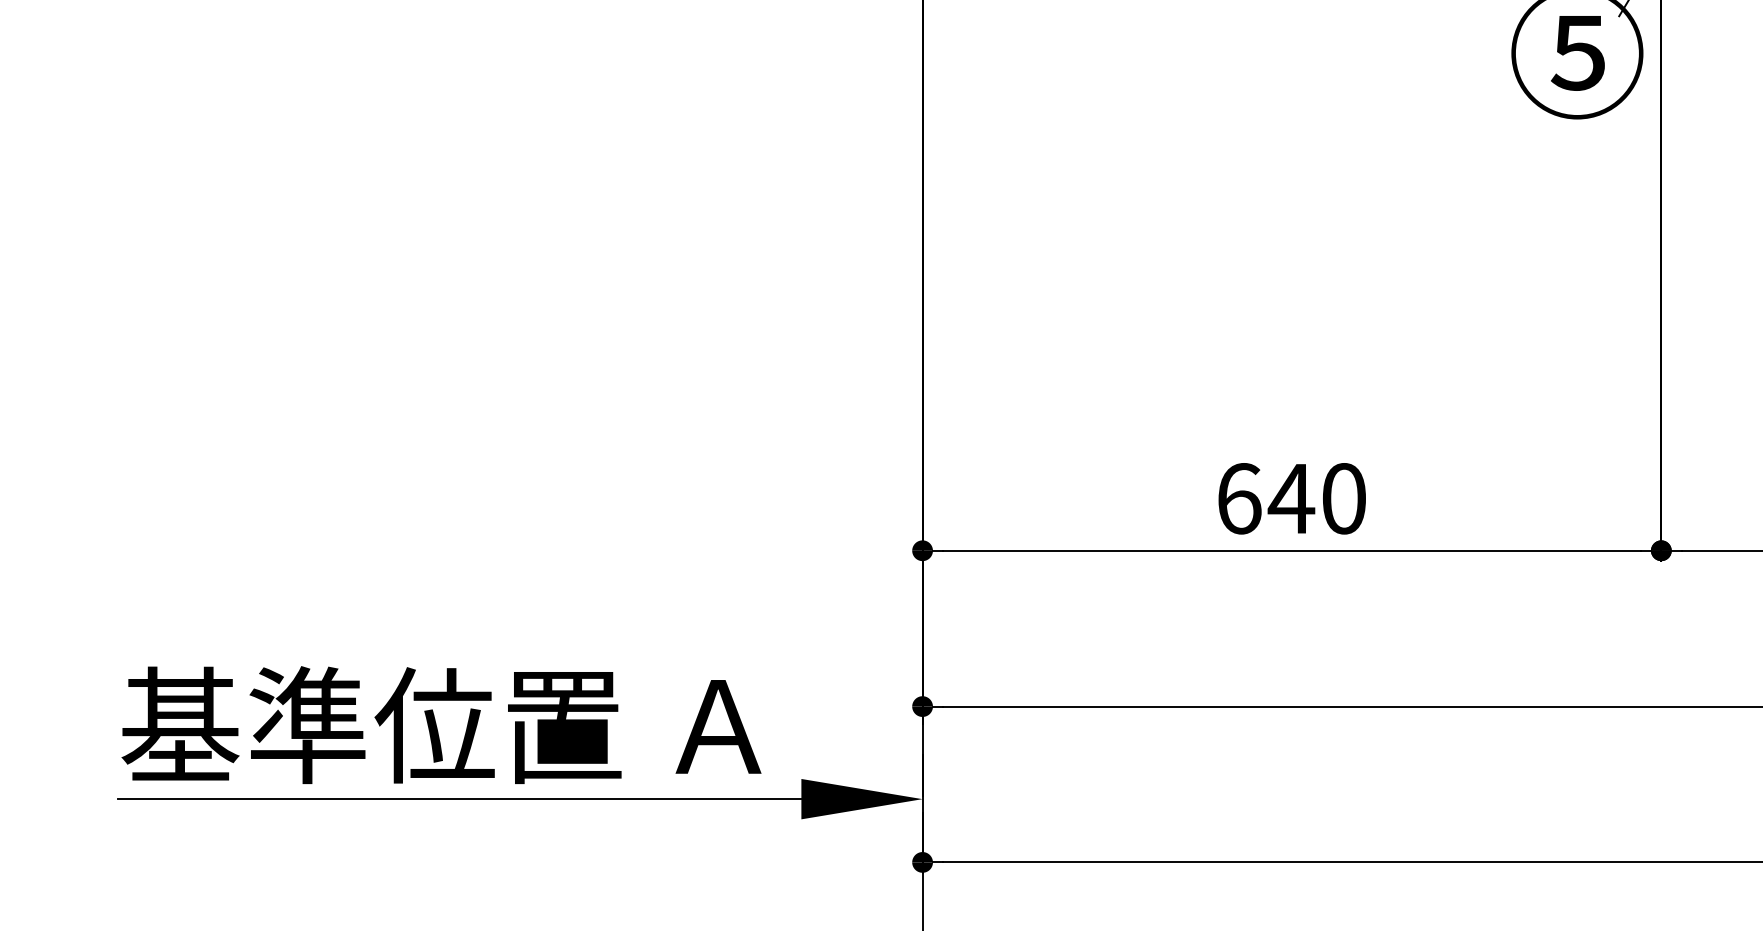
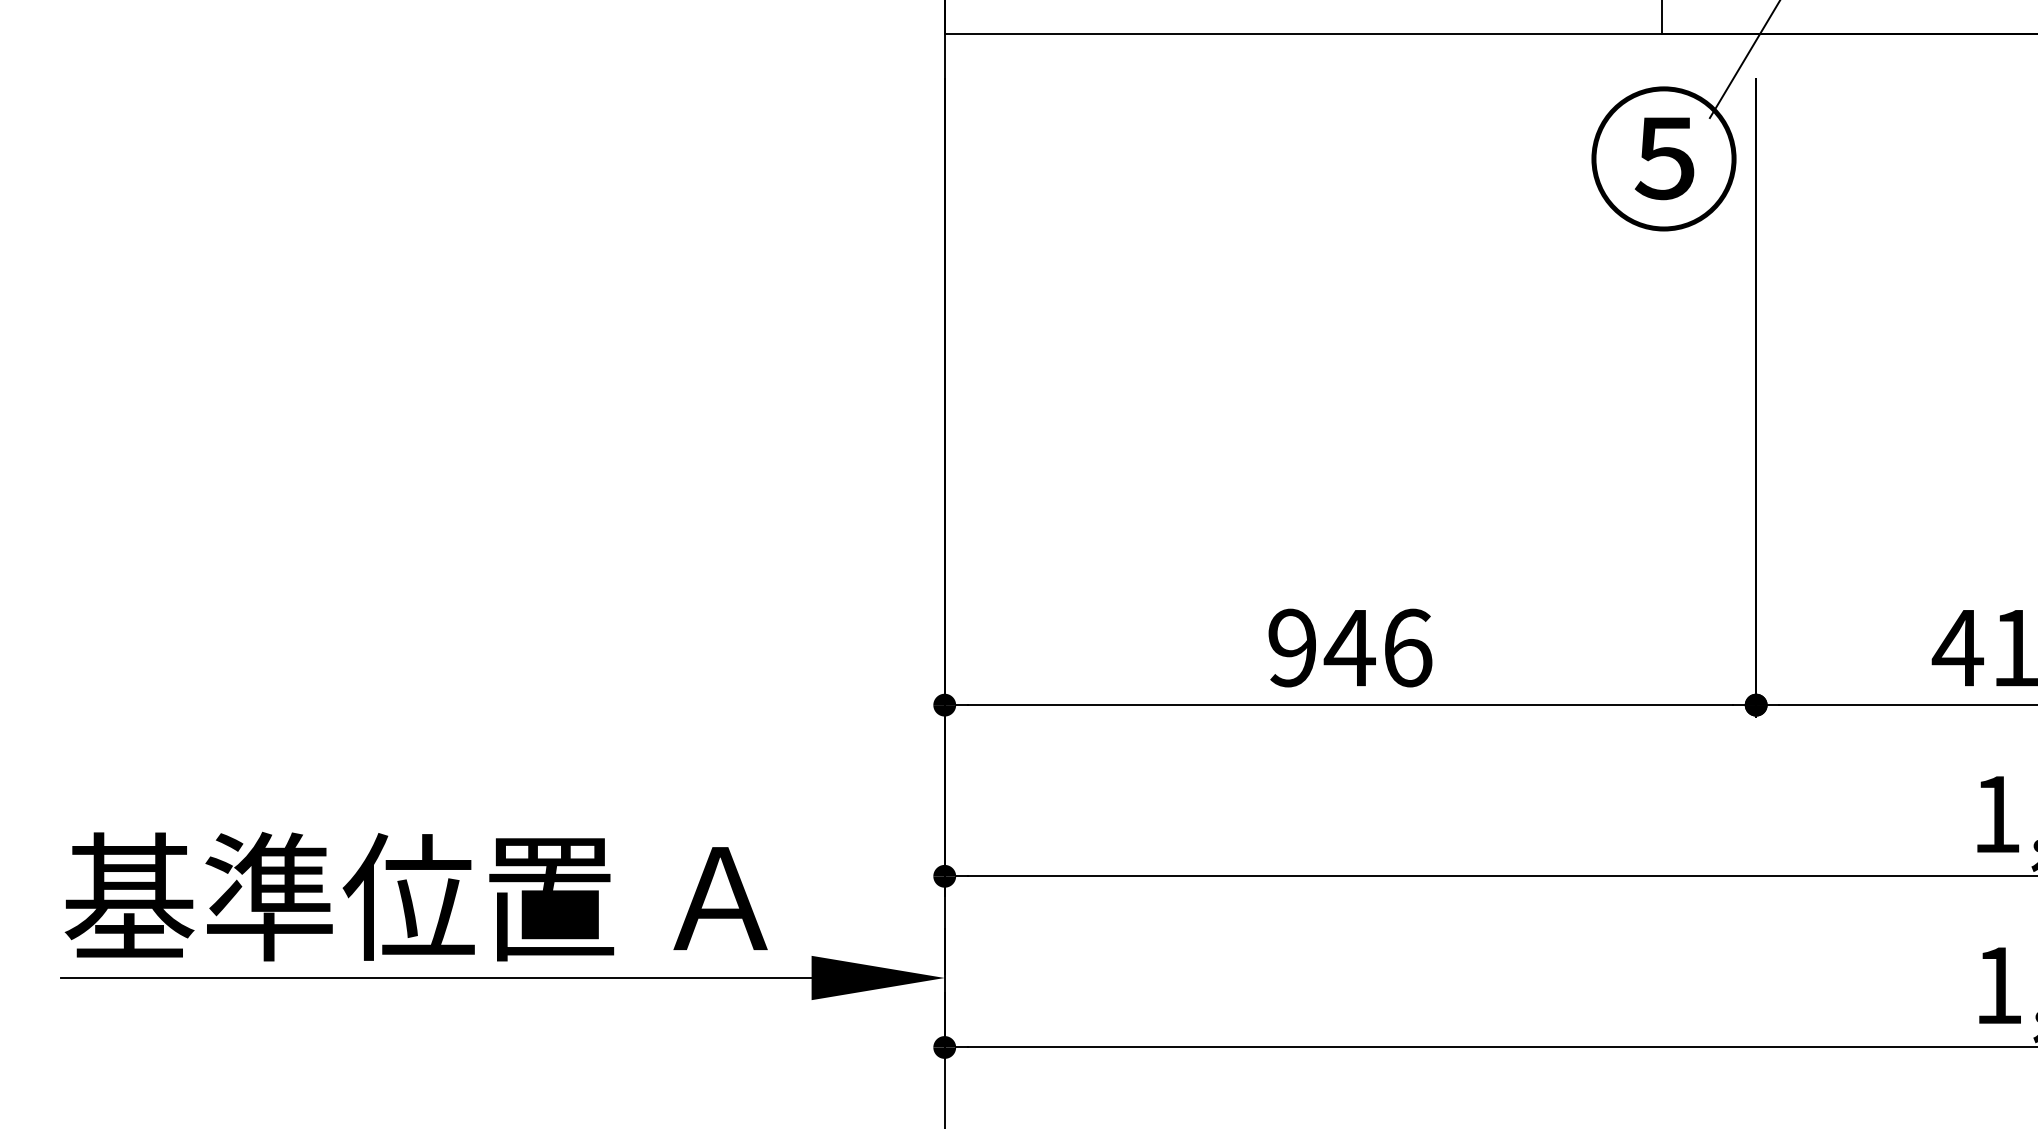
text: (1291, 498) -> (1350, 647), 640 -> 946

